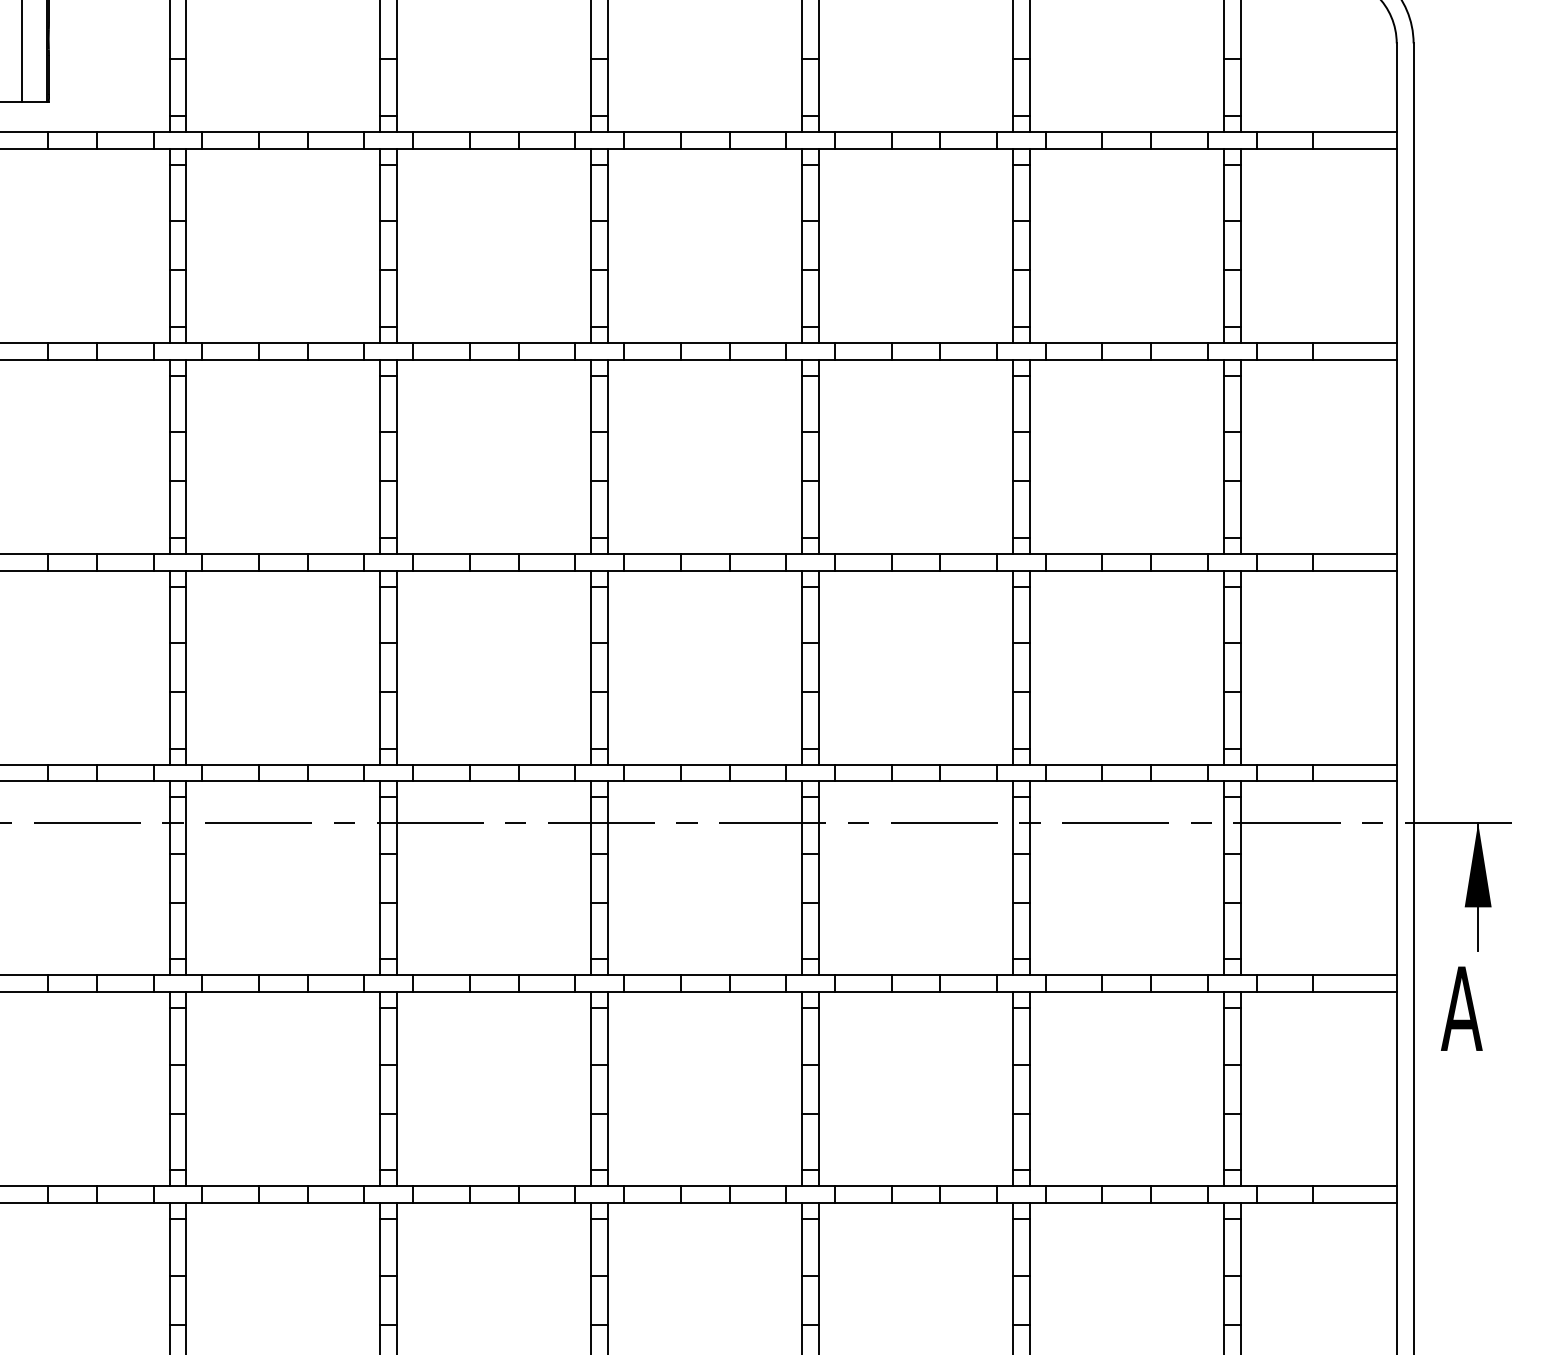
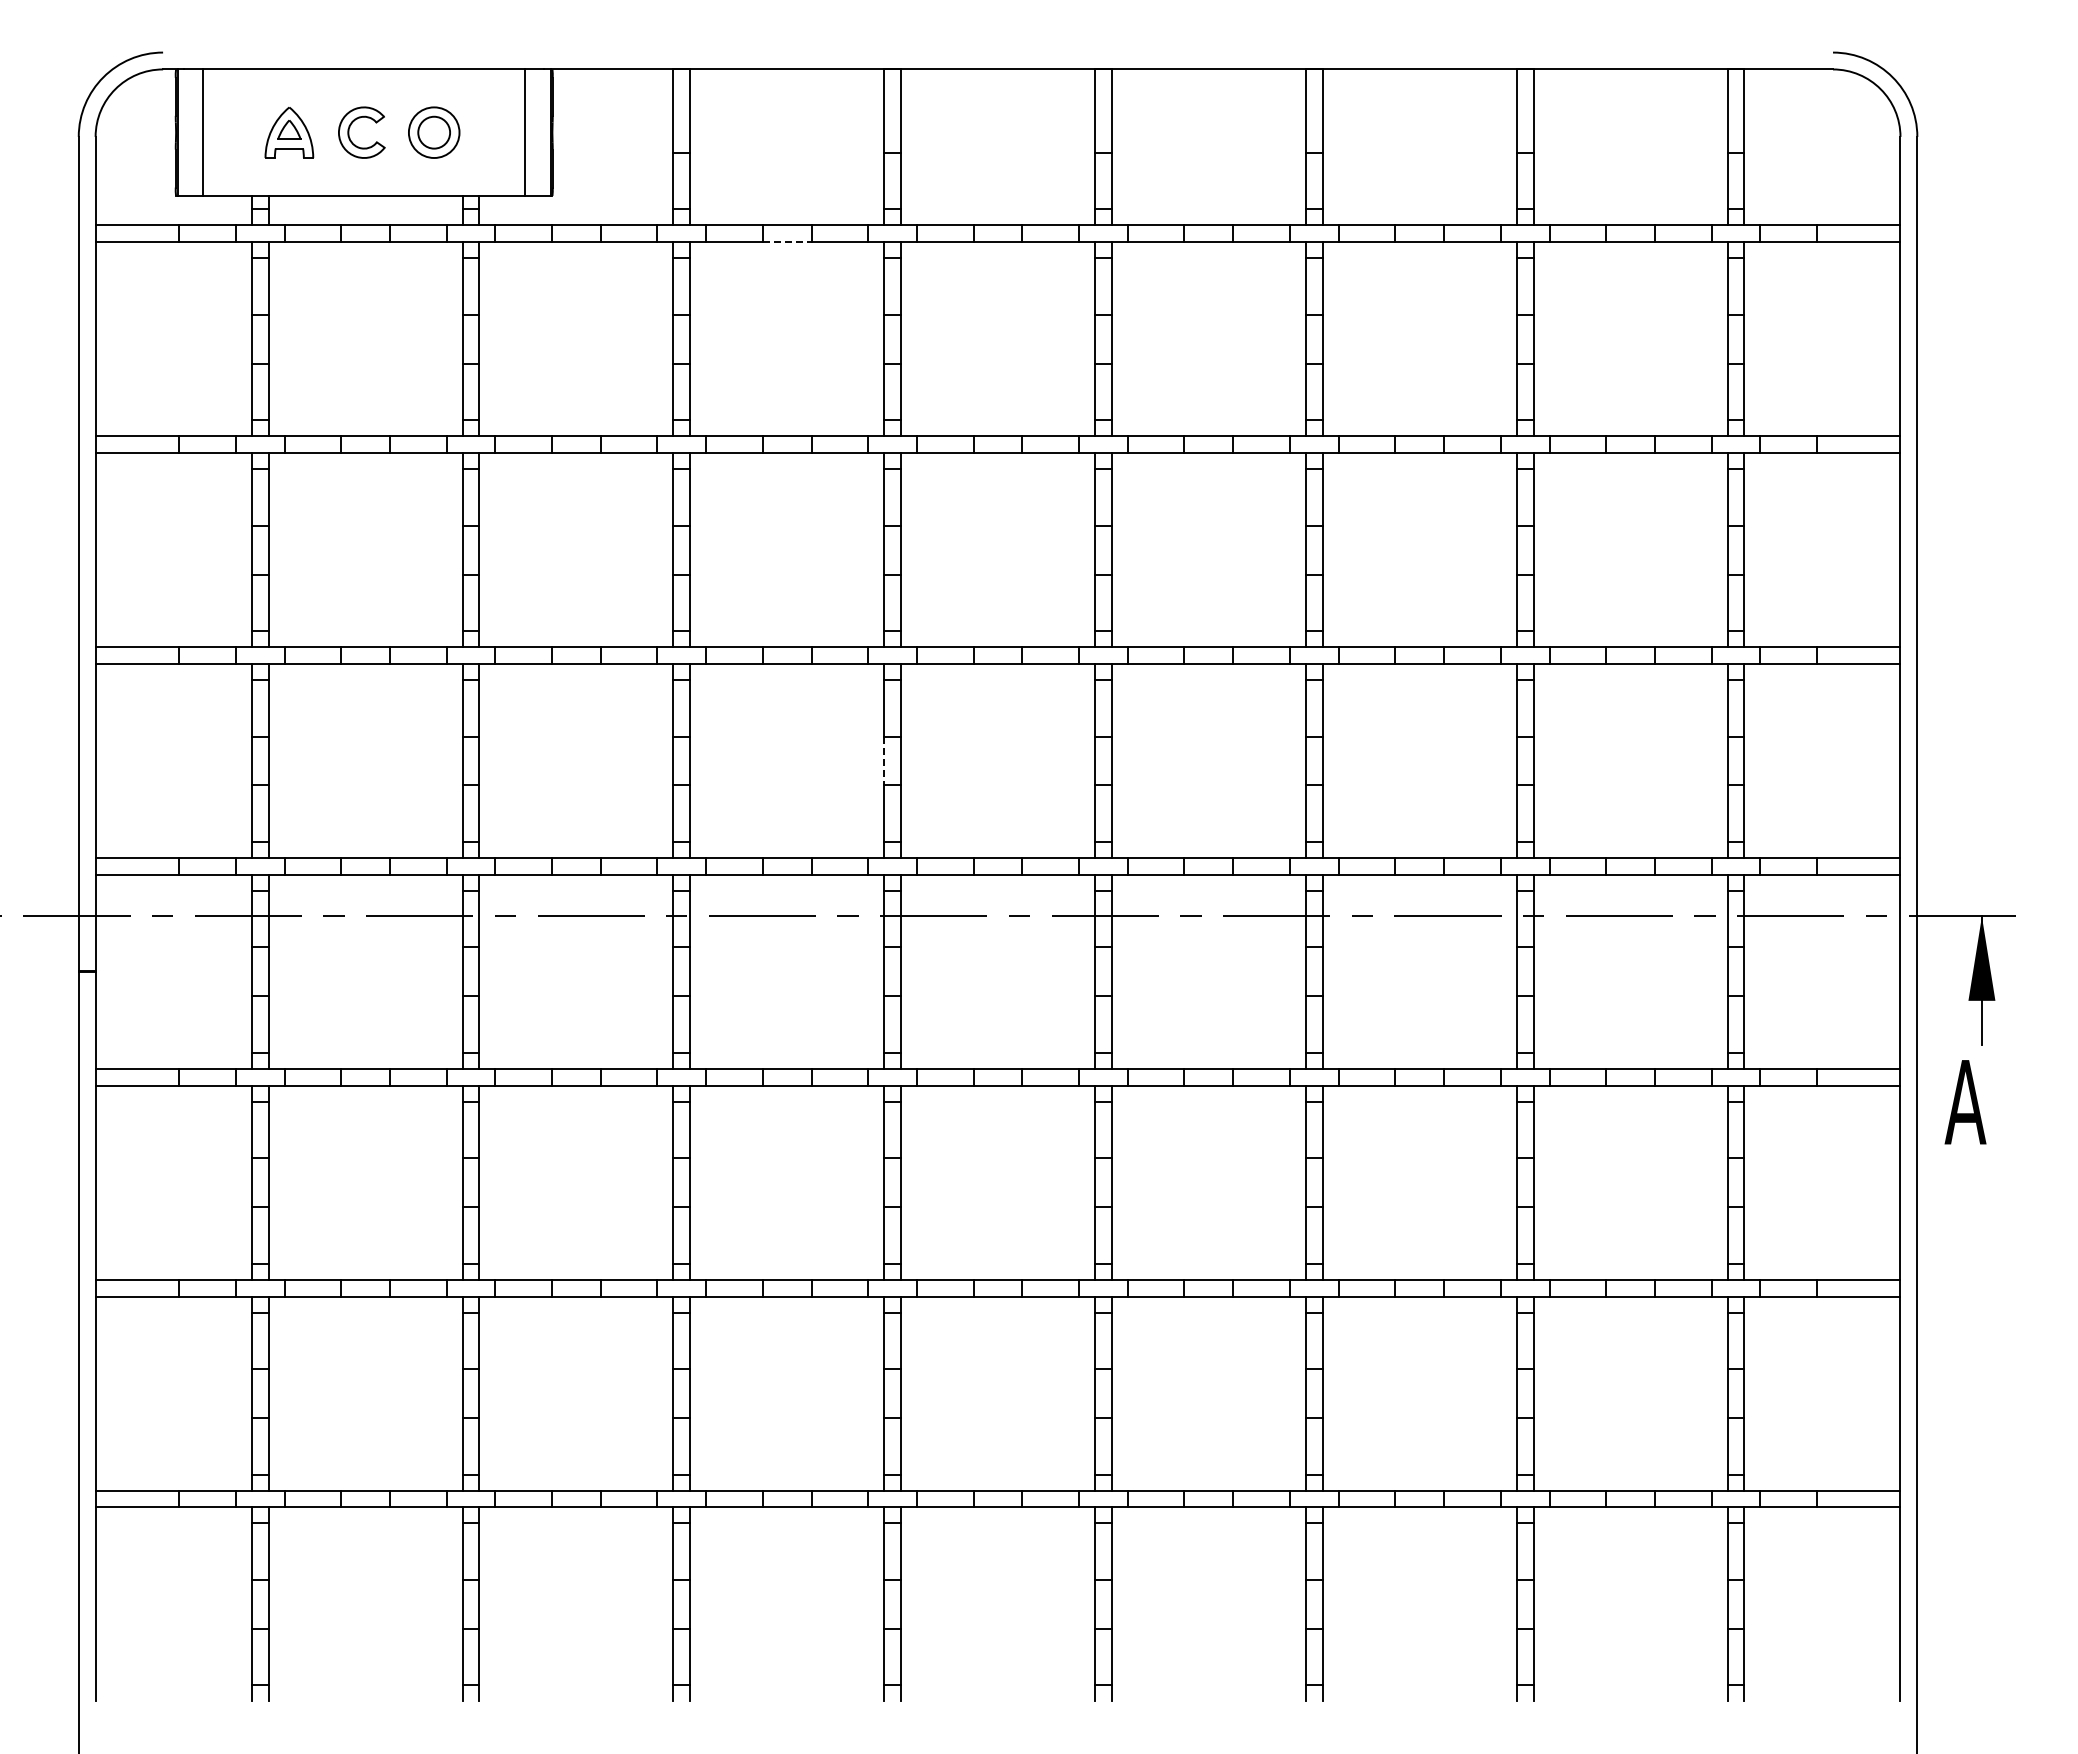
line: (283, 149) -> (787, 242), solid -> dashed
line: (380, 668) -> (884, 761), solid -> dashed

